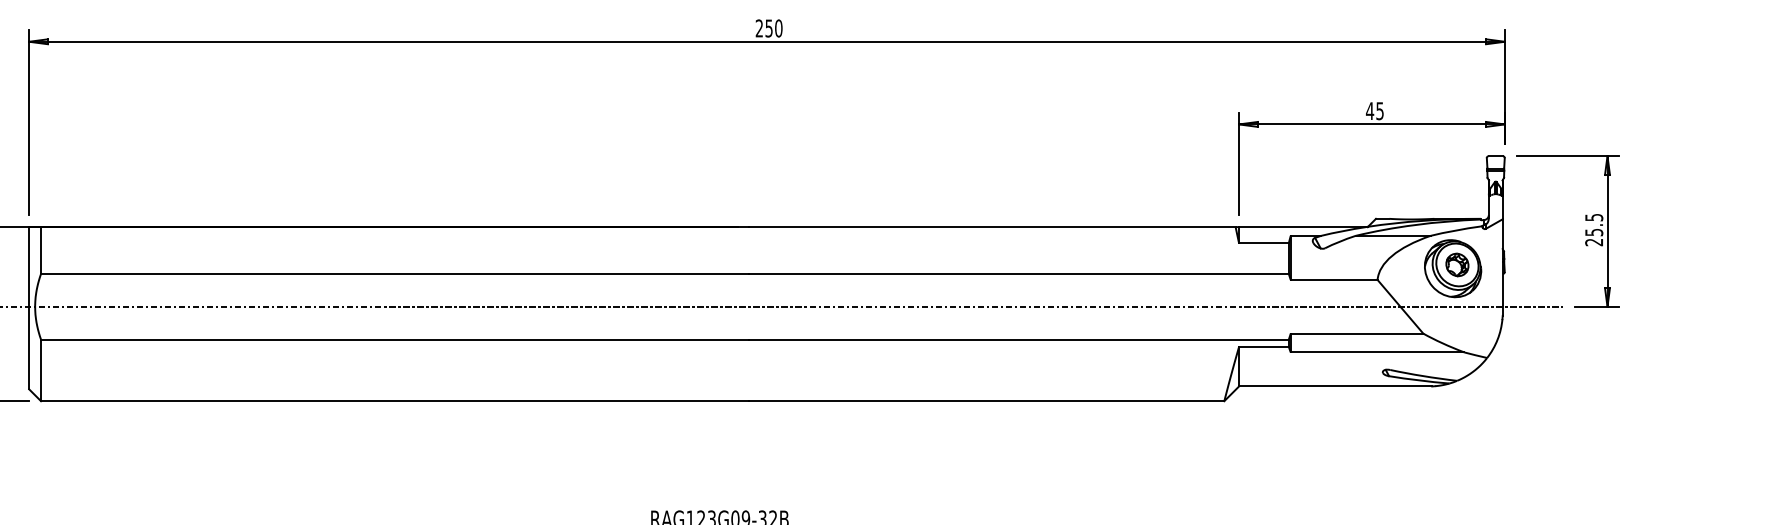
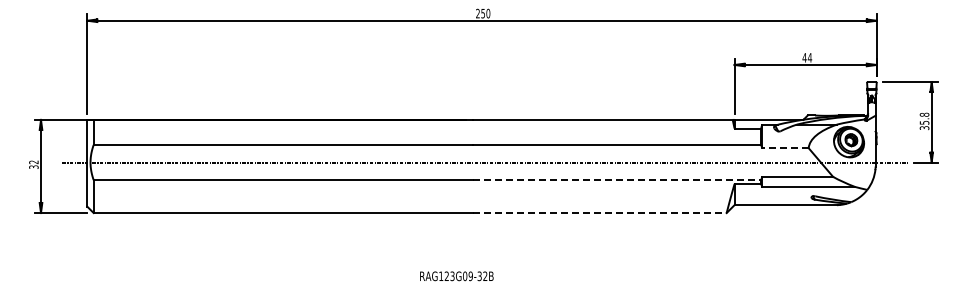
text: (1379, 110) -> (809, 57), 45 -> 44
text: (1594, 228) -> (924, 120), 25.5 -> 35.8
line: (1332, 280) -> (784, 148), solid -> dashed
line: (1020, 340) -> (617, 180), solid -> dashed
line: (988, 402) -> (600, 213), solid -> dashed

